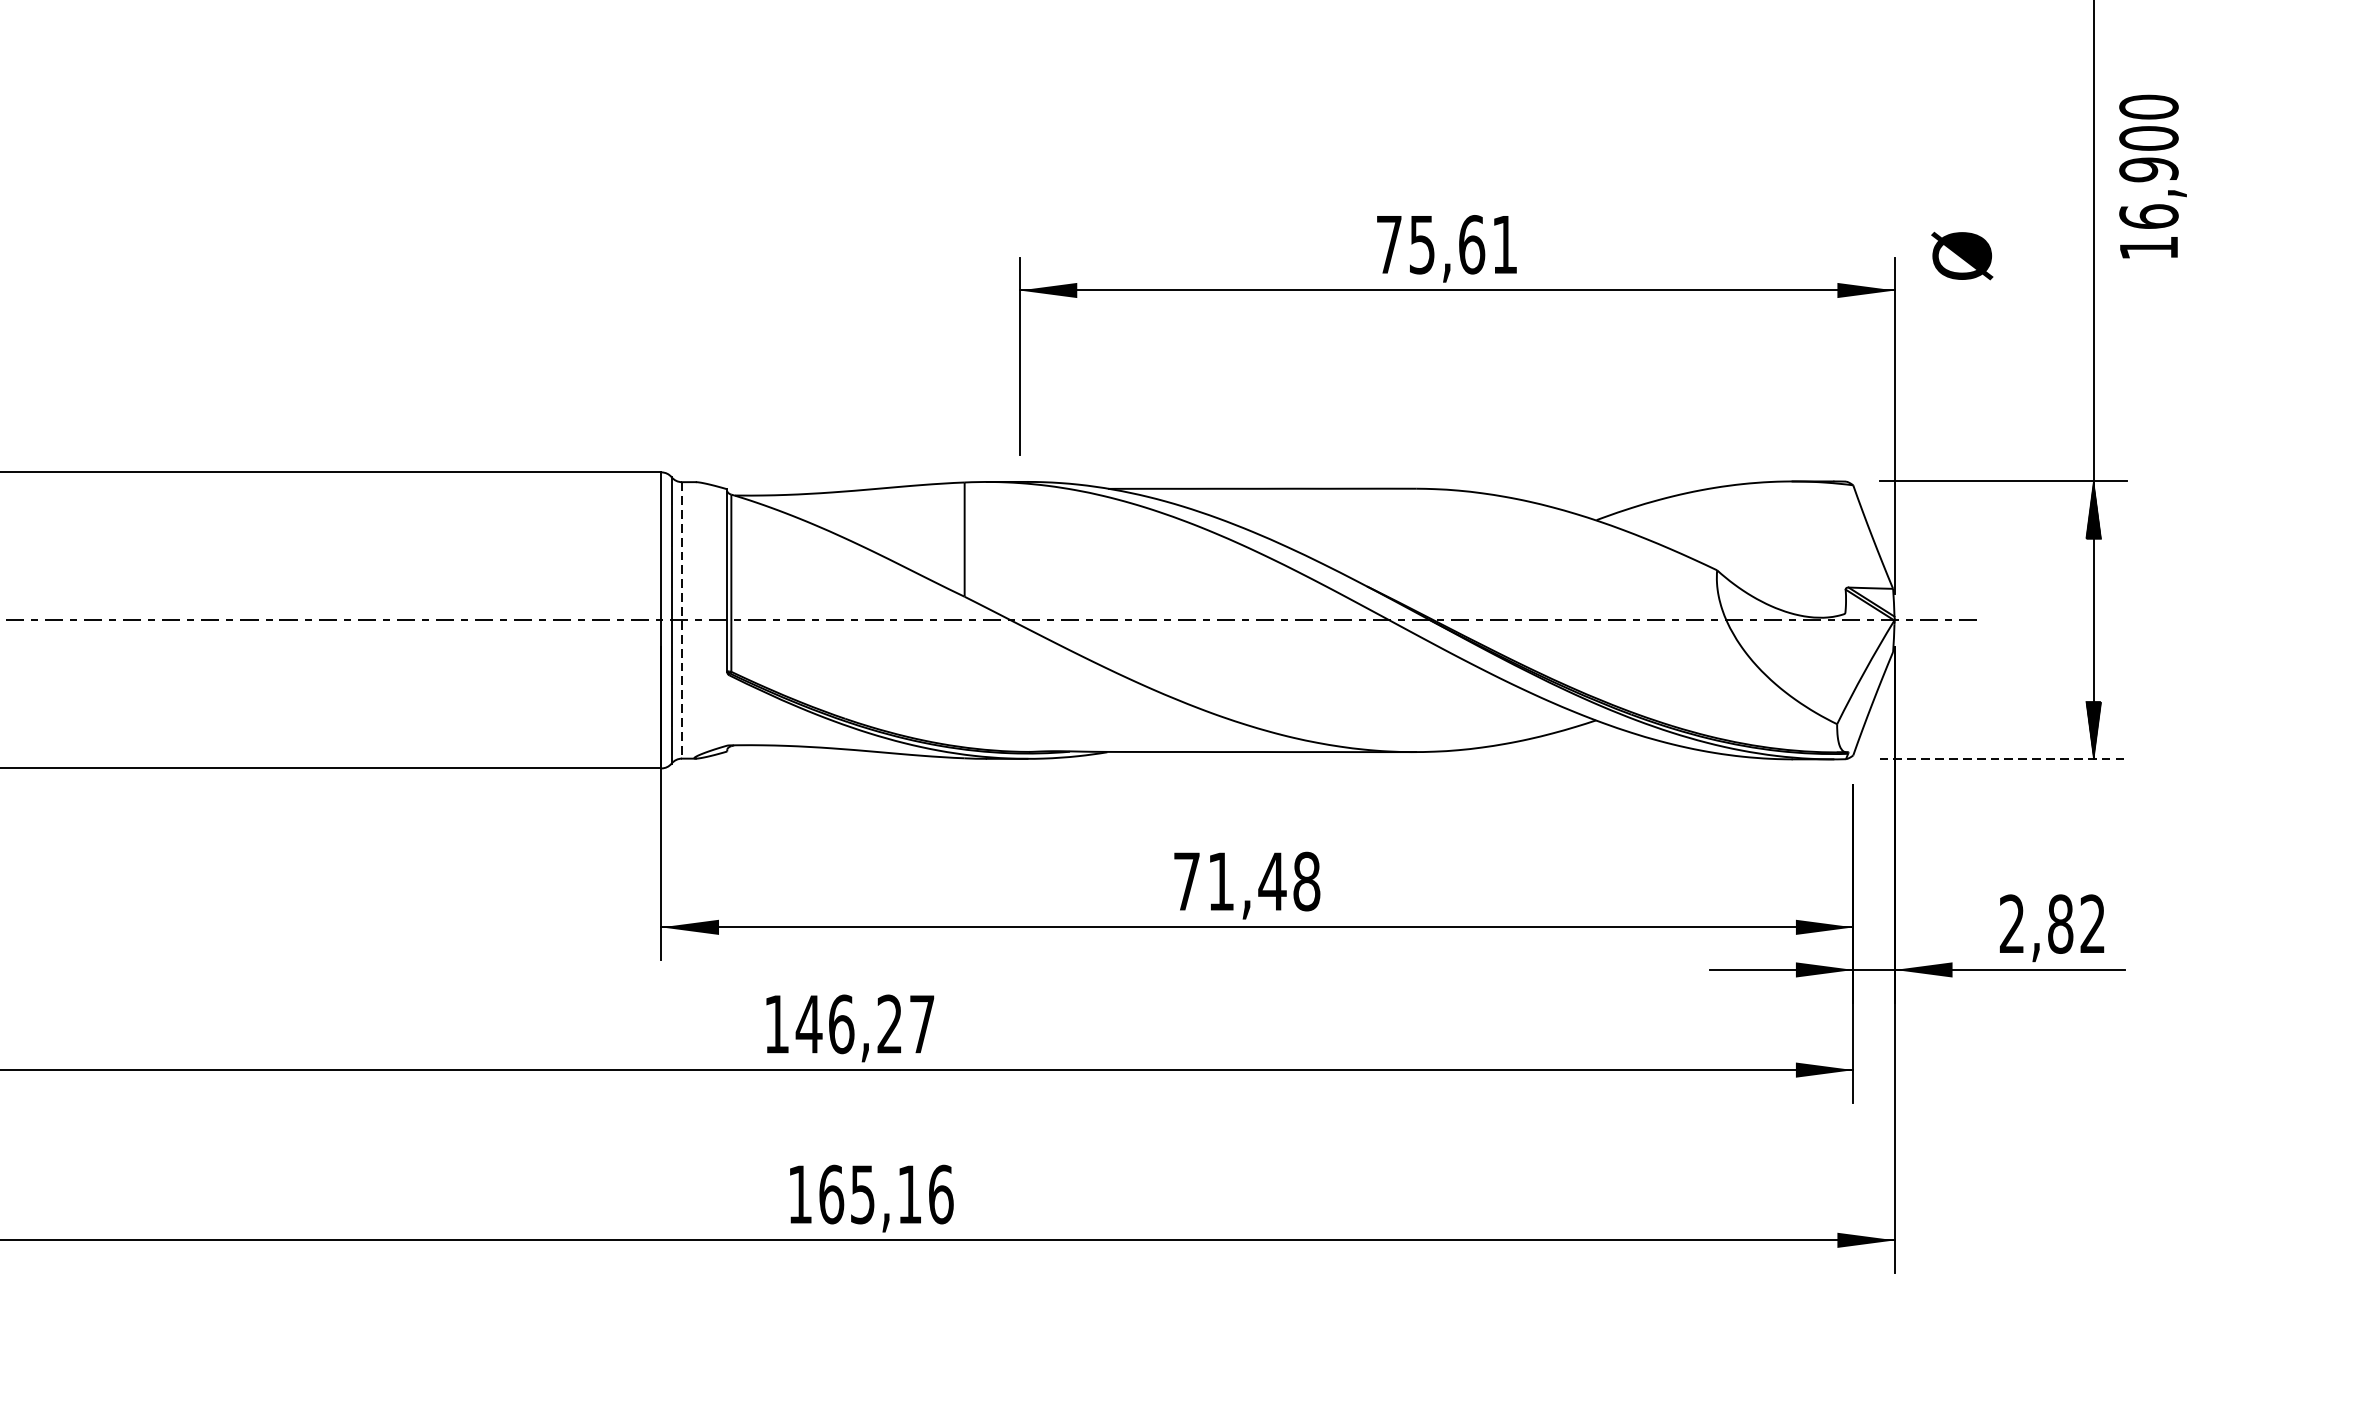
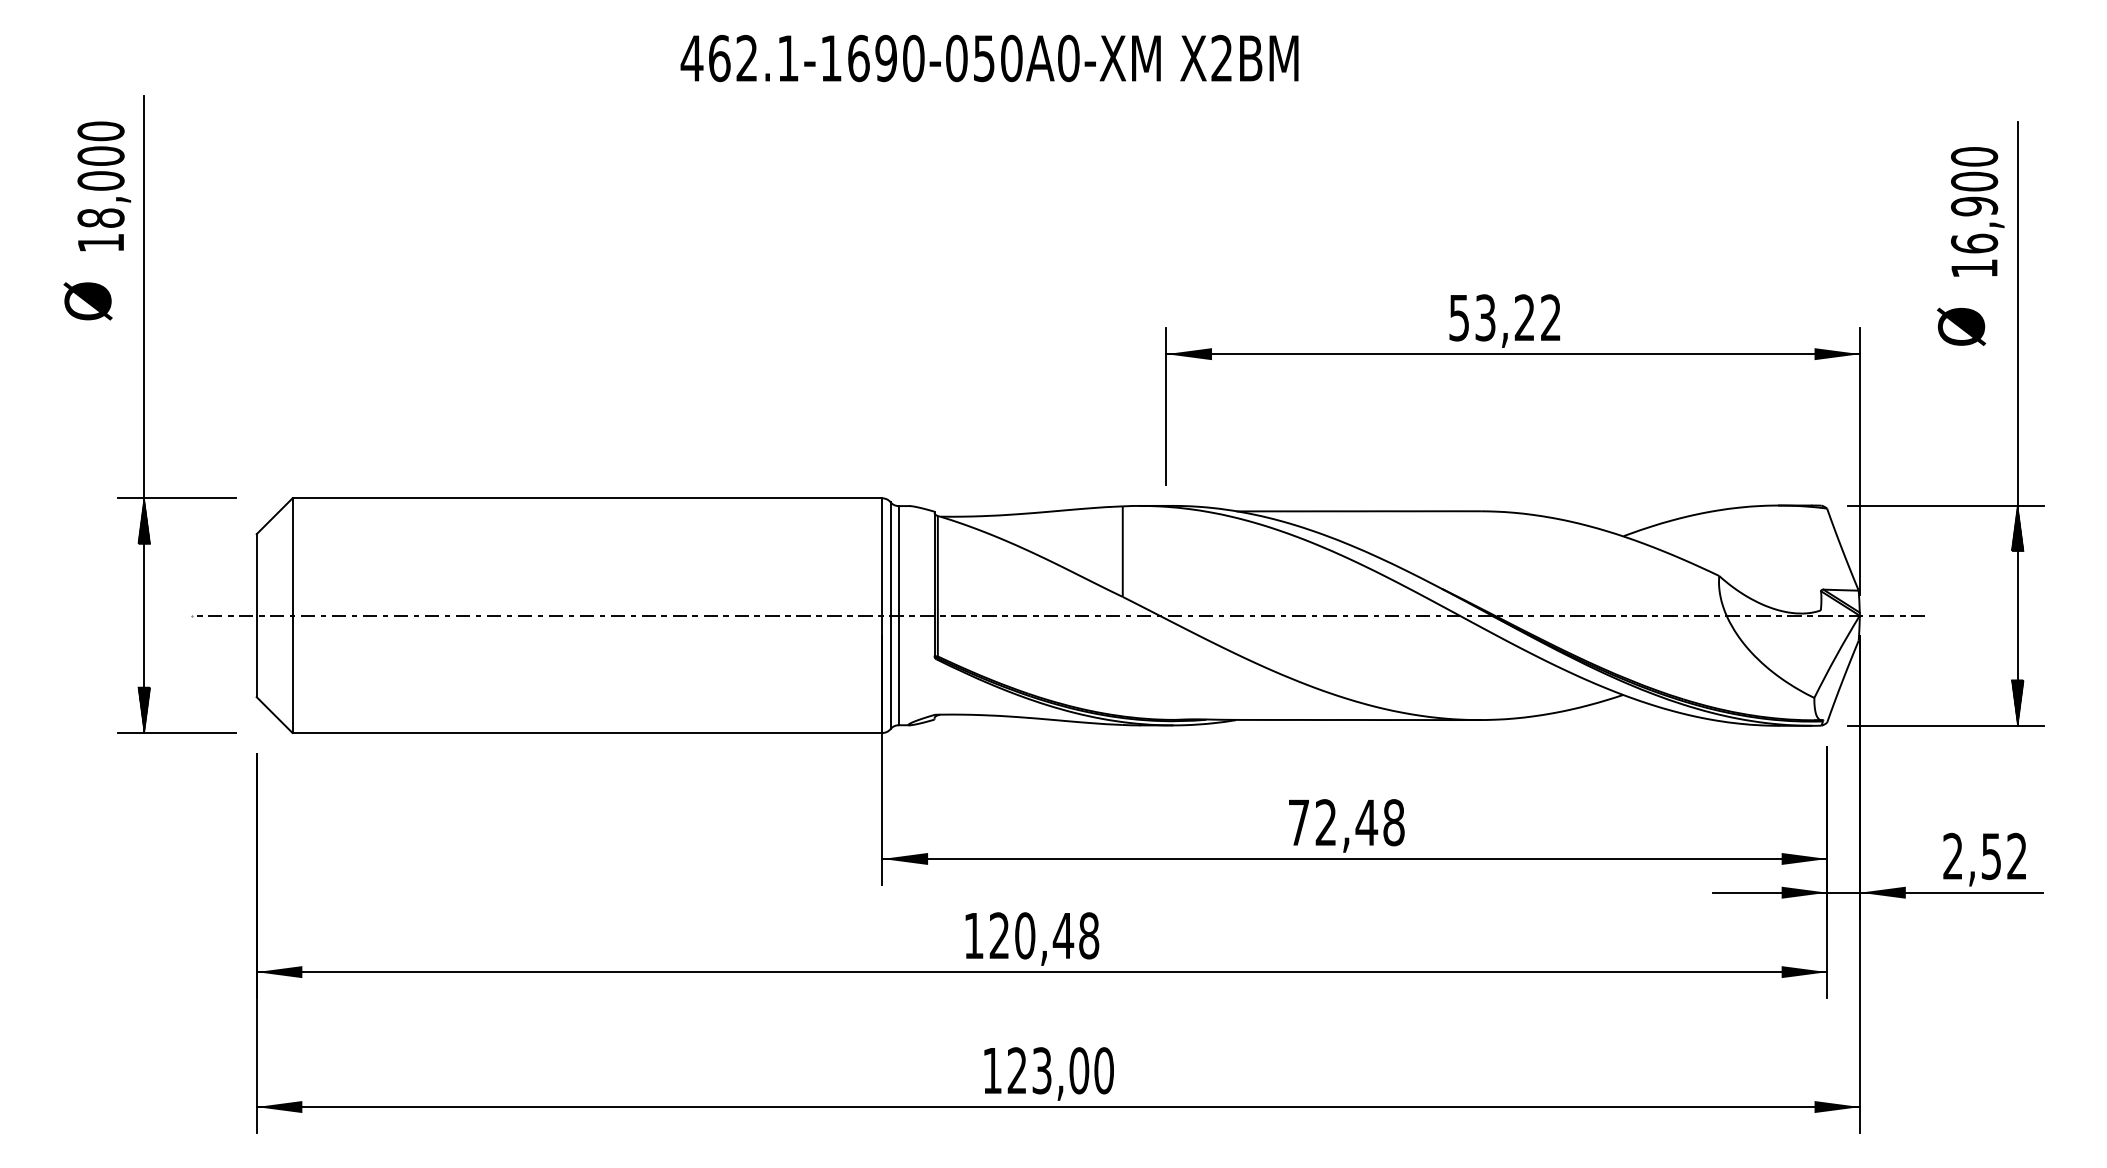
text: (2152, 176) -> (1977, 211), moved
text: (1446, 244) -> (1504, 317), 75,61 -> 53,22
text: (1962, 255) -> (1961, 326), moved
line: (681, 620) -> (898, 615), dashed -> solid
line: (2002, 758) -> (1945, 725), dashed -> solid
text: (1220, 881) -> (1325, 822), 71,48 -> 72,48
text: (2060, 924) -> (1991, 856), 2,82 -> 2,52
text: (864, 1023) -> (1043, 935), 146,27 -> 120,48
text: (886, 1194) -> (1060, 1070), 165,16 -> 123,00

